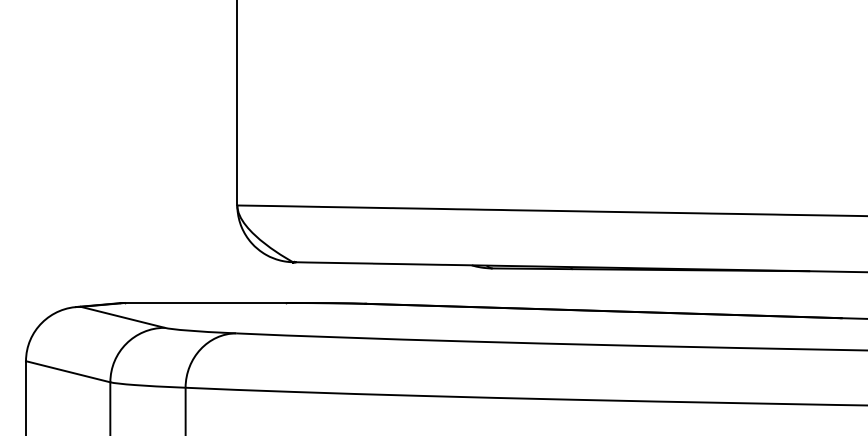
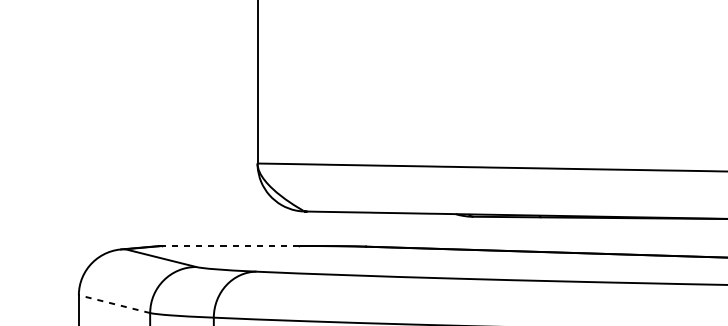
line: (205, 302) -> (230, 245), solid -> dashed
line: (67, 371) -> (113, 303), solid -> dashed

